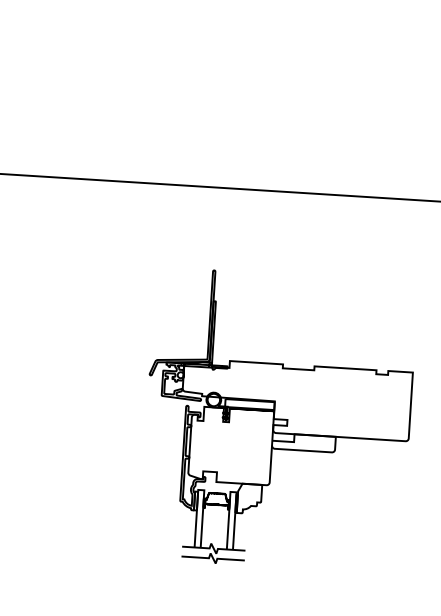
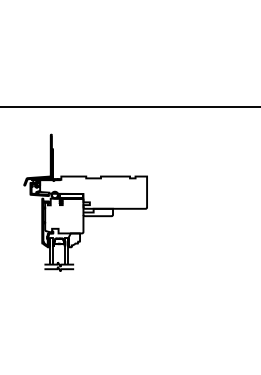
part: (278, 419) -> (85, 202), moved

